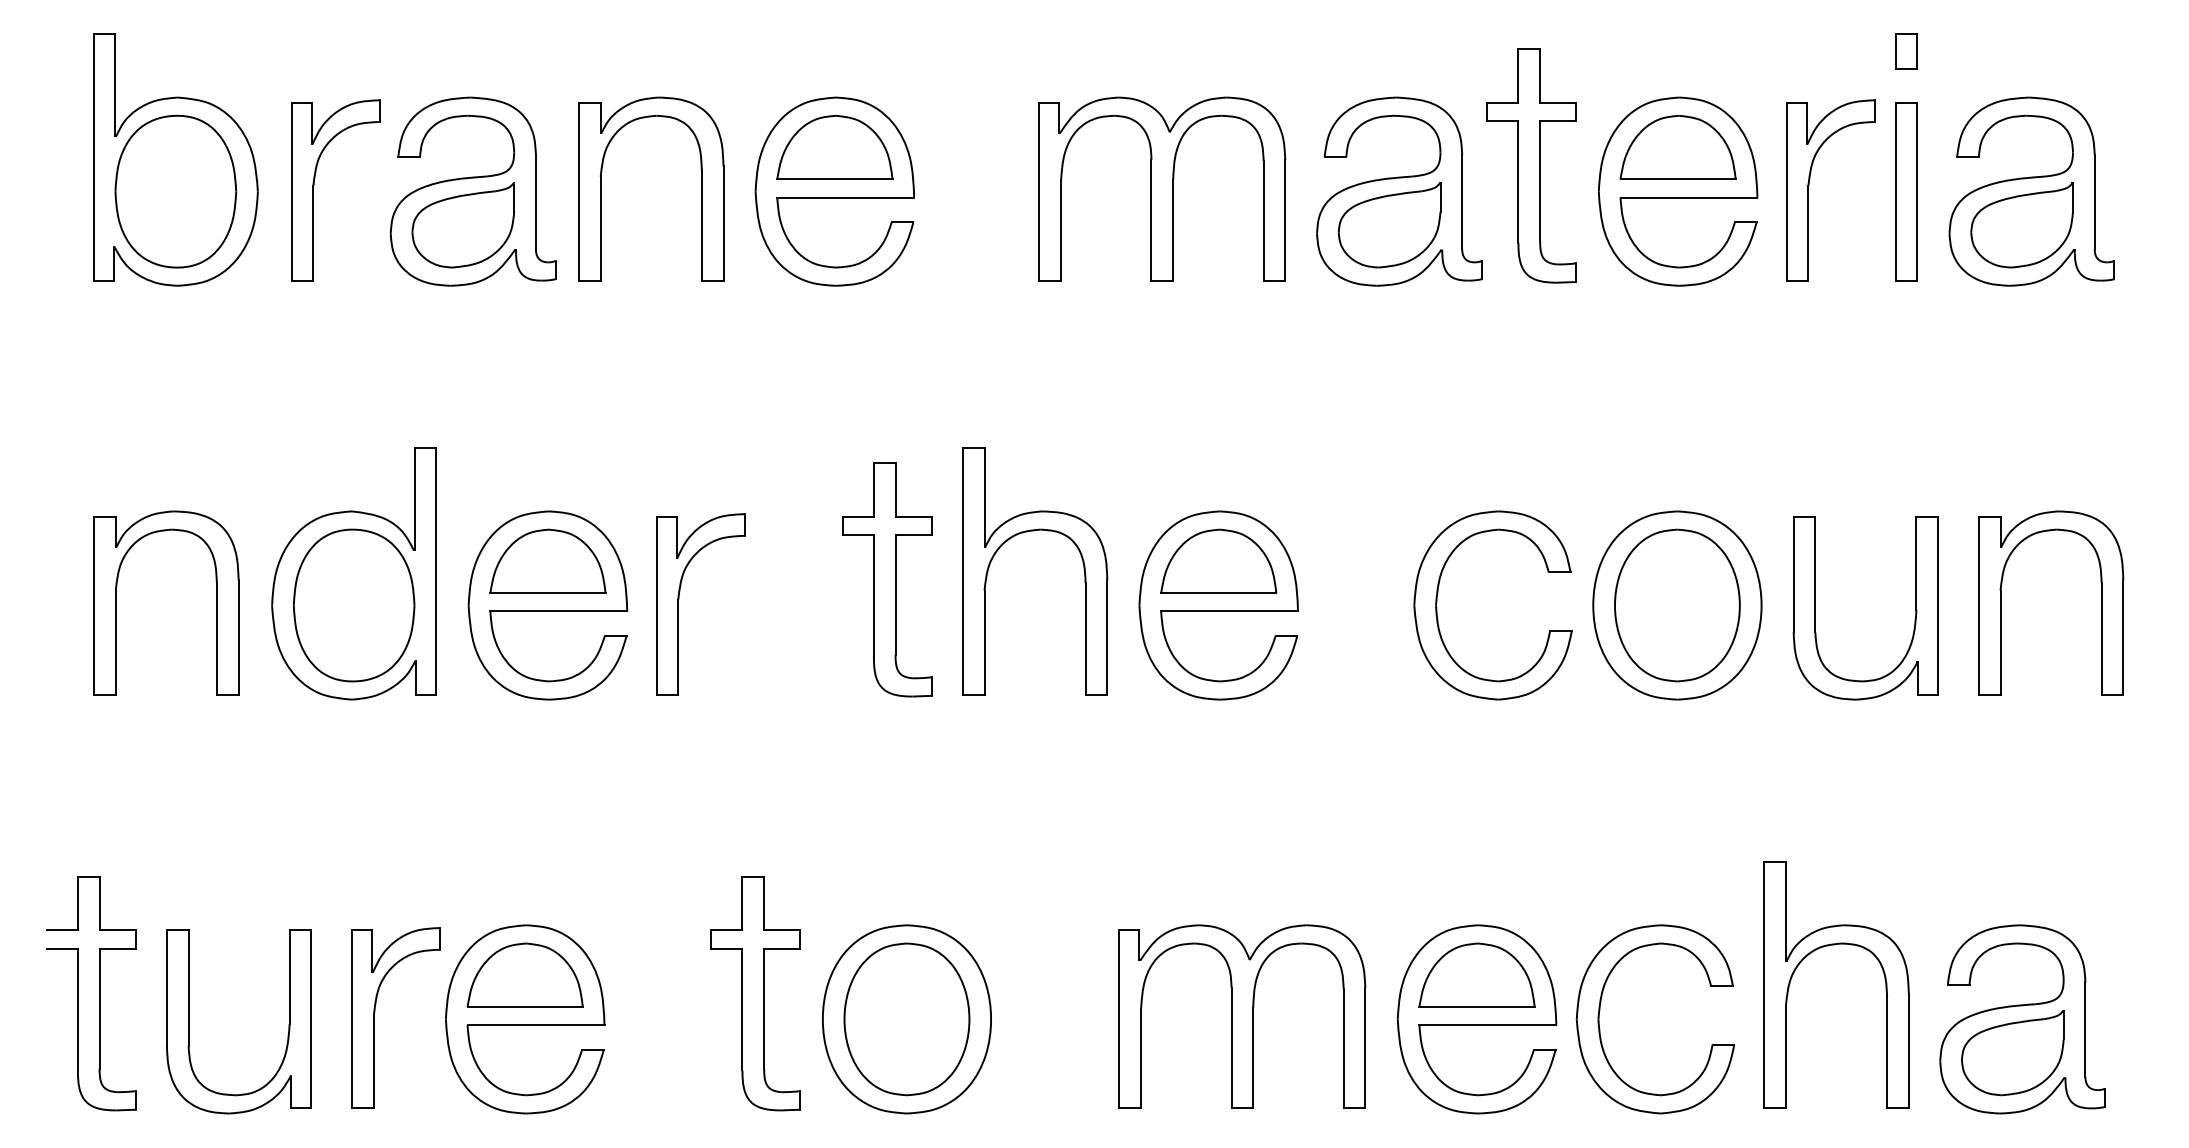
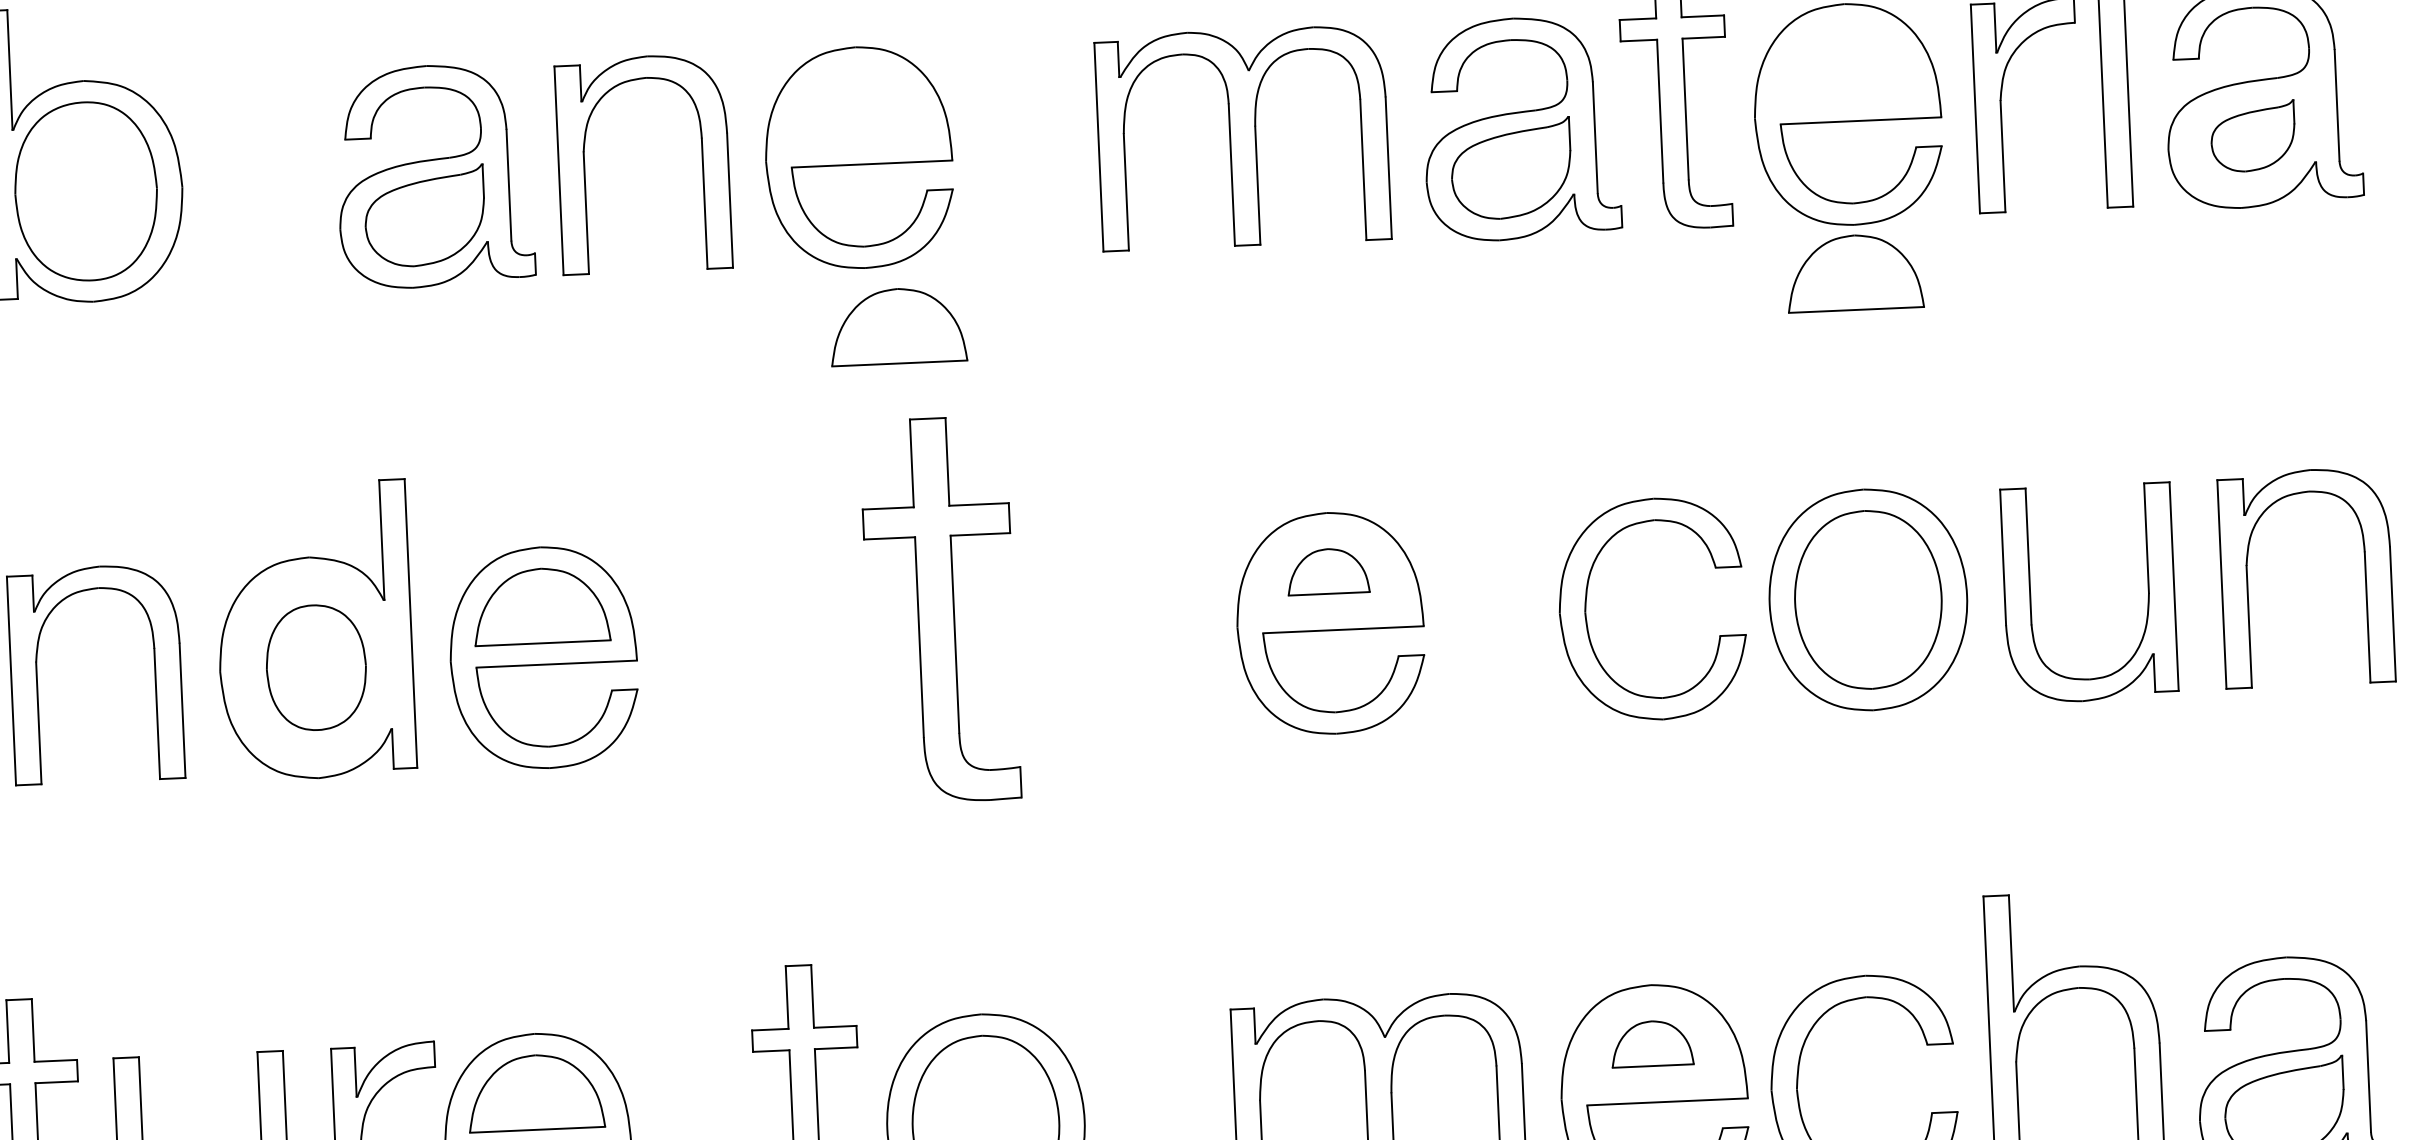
part: (834, 147) -> (897, 326), moved
part: (1677, 147) -> (1854, 272), moved
part: (314, 185) -> (248, 177), removed
part: (2021, 225) -> (2252, 136), size x0.7
part: (1027, 532) -> (1102, 547), removed
part: (1218, 560) -> (1327, 570), size x0.6
part: (887, 579) -> (940, 609), size x1.4
part: (679, 599) -> (697, 643), removed
part: (353, 605) -> (315, 667), size x0.7
part: (1476, 974) -> (1651, 1042), size x0.6

